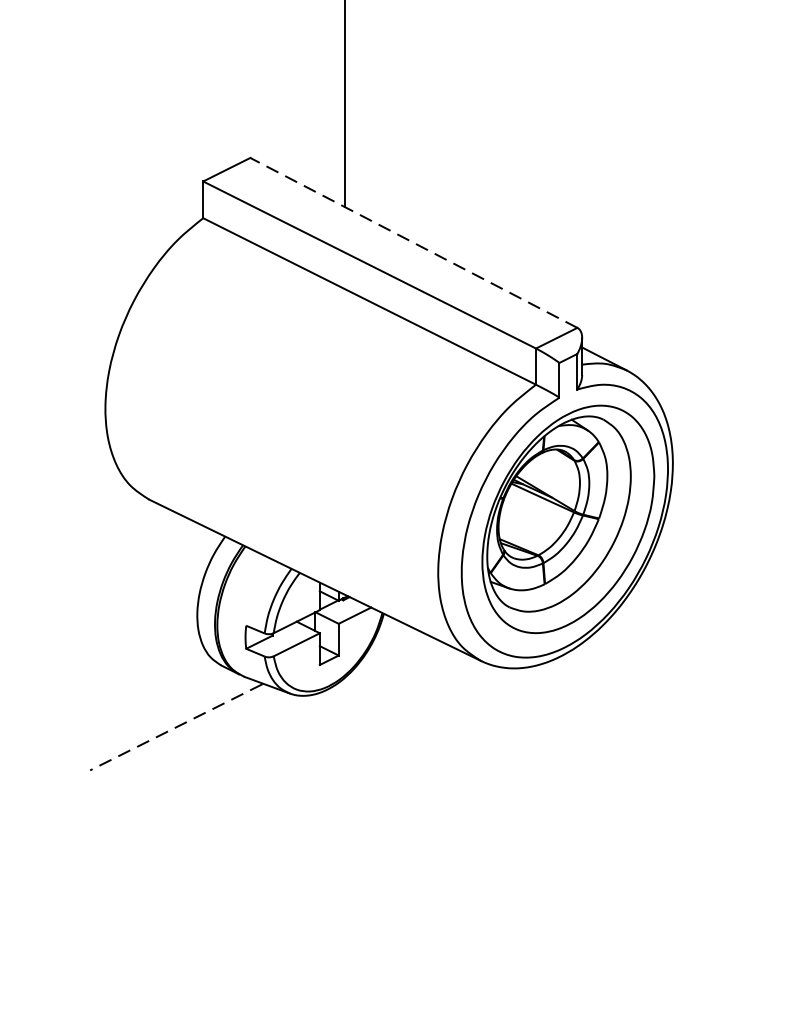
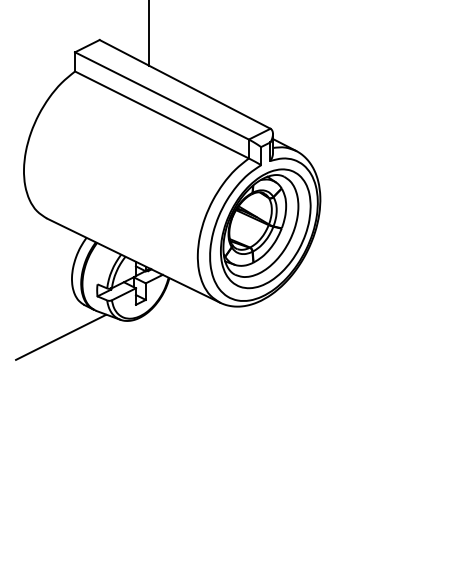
line: (412, 243) -> (184, 84), dashed -> solid
line: (175, 727) -> (60, 337), dashed -> solid

